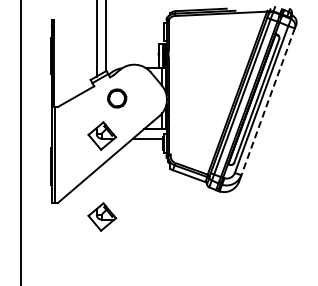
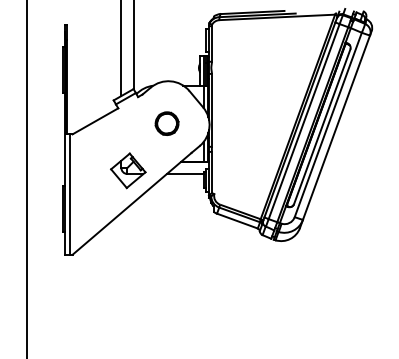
part: (117, 98) -> (167, 123), moved
line: (268, 102) -> (336, 128), dashed -> solid
part: (102, 216) -> (128, 271), removed

